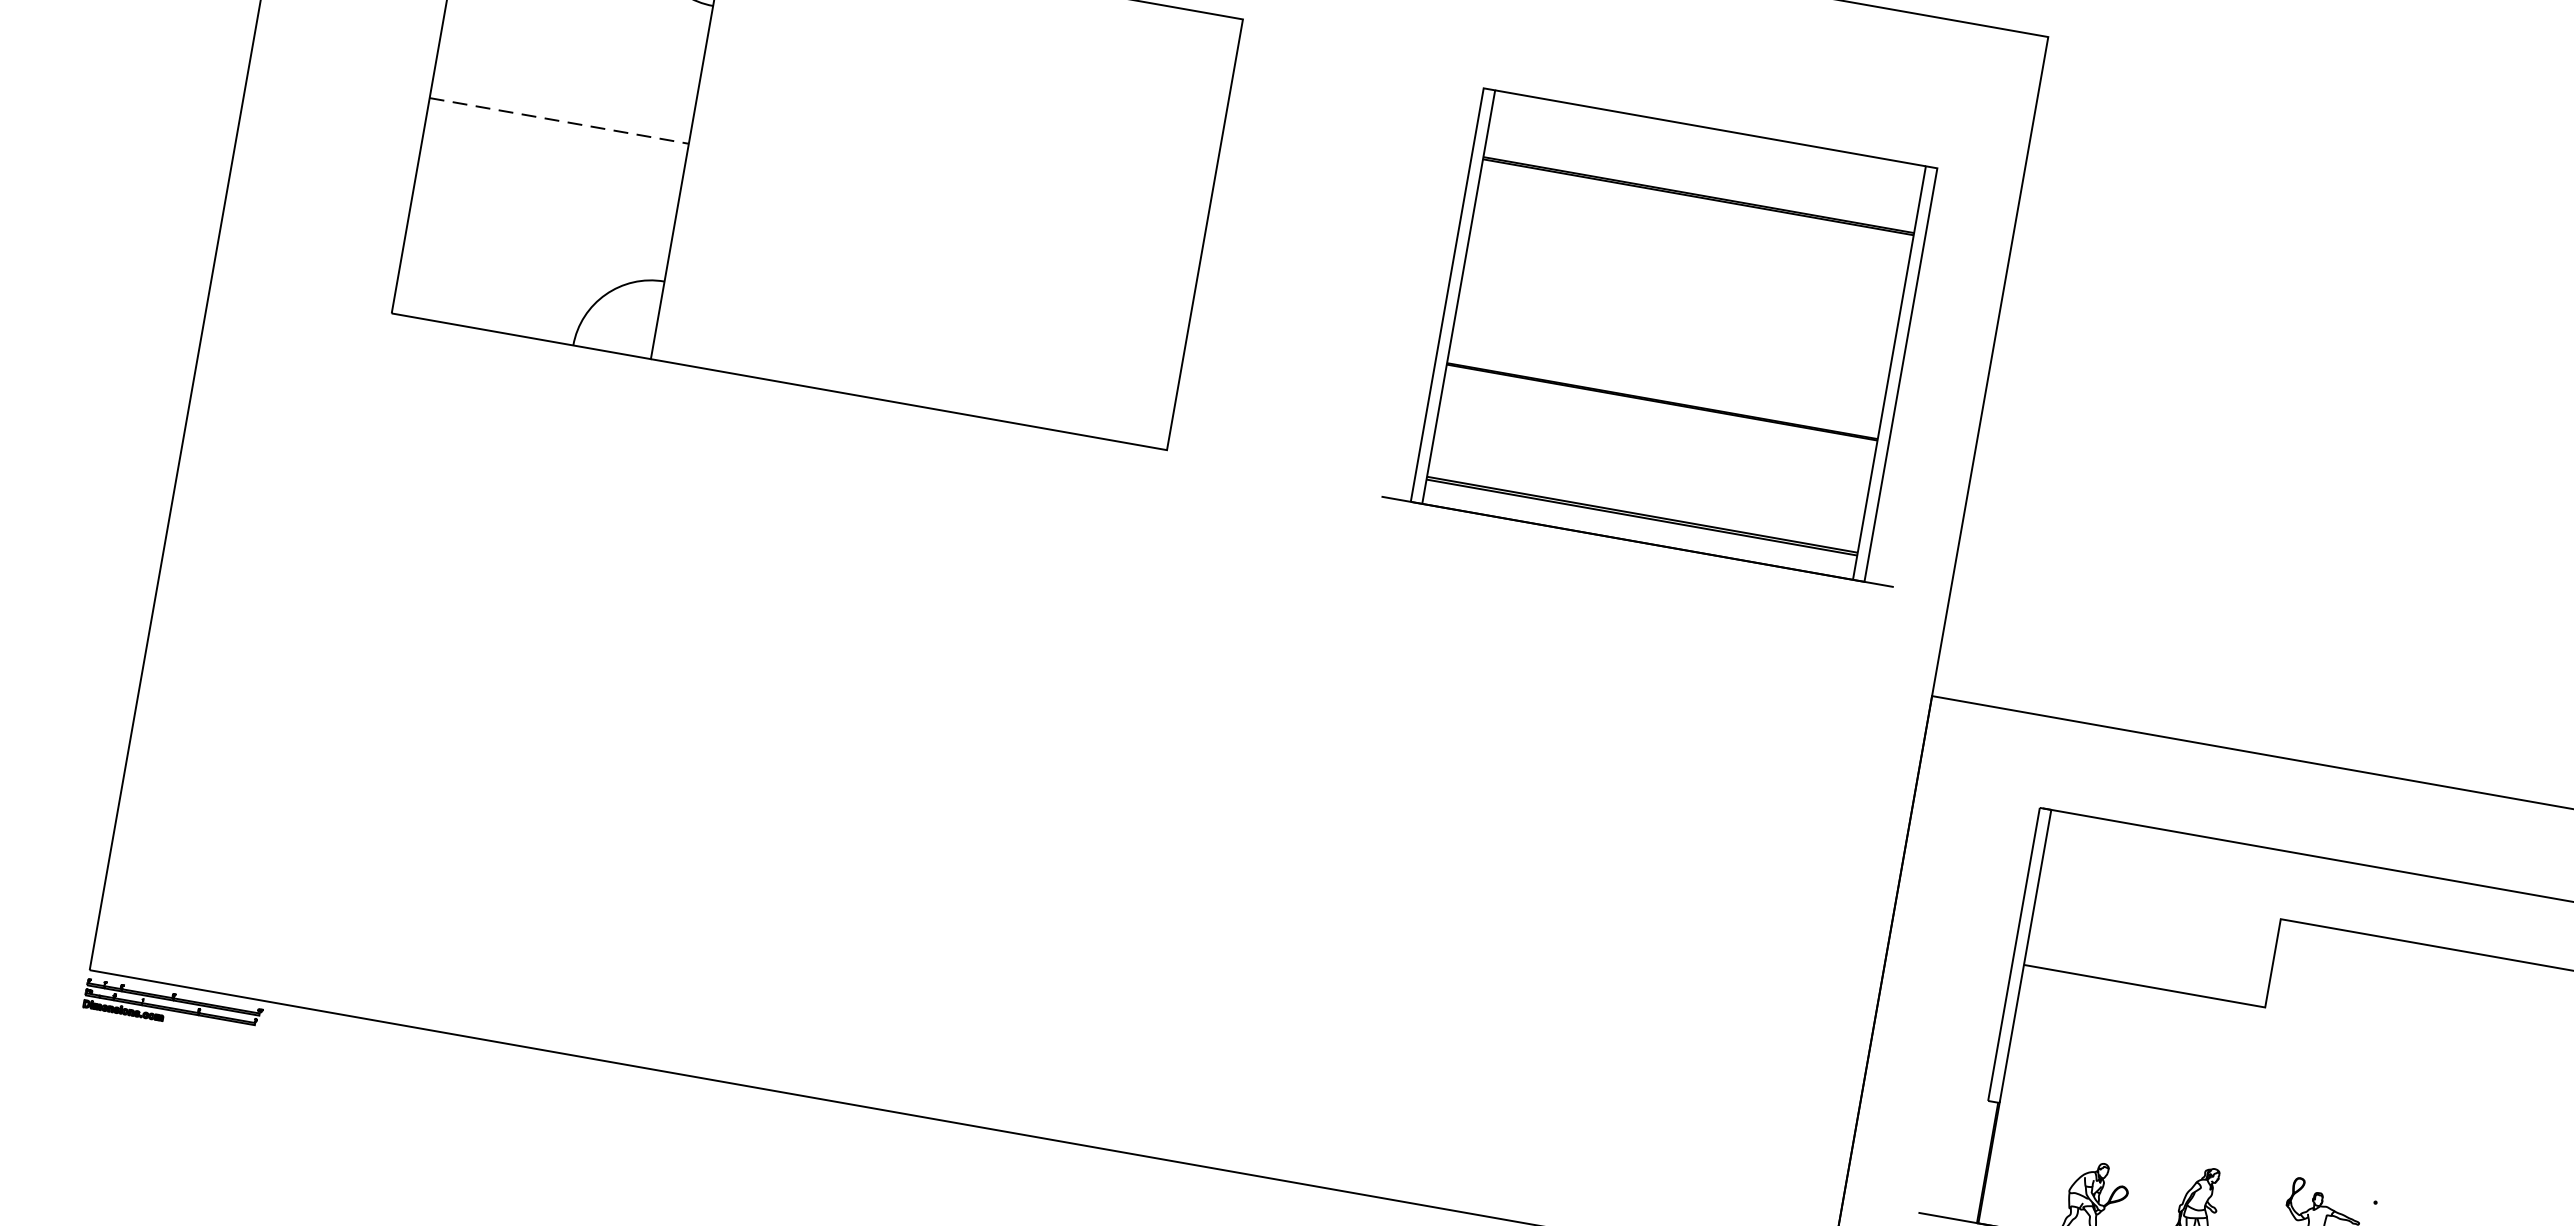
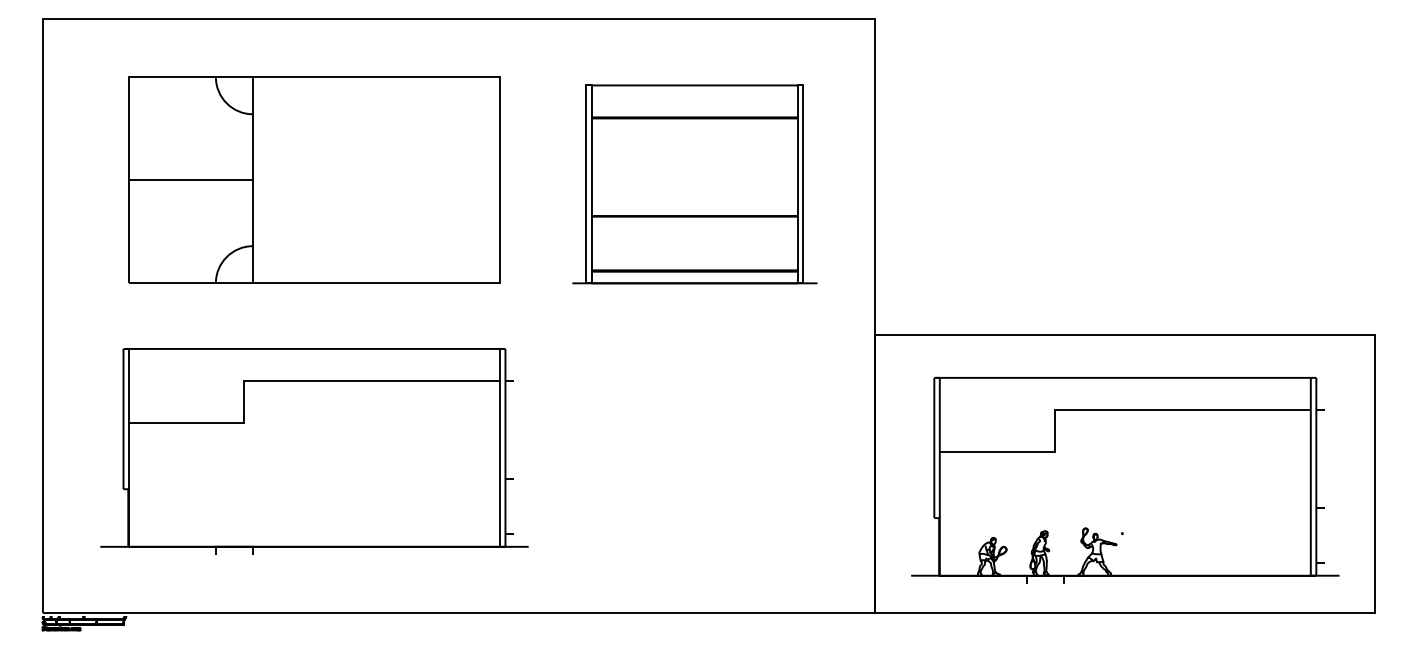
line: (560, 121) -> (191, 180), dashed -> solid
part: (1673, 335) -> (694, 184), moved
part: (717, 733) -> (314, 451), added

